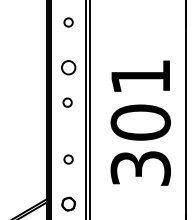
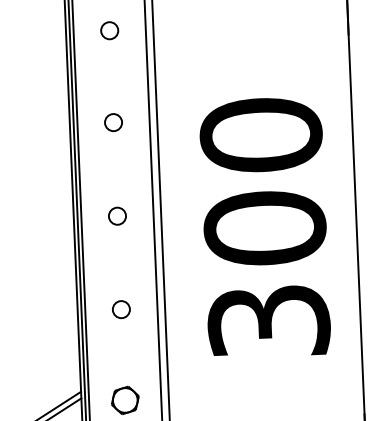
circle: (68, 67) -> (113, 122), size x0.62
text: (140, 76) -> (260, 134), 301 -> 300
circle: (67, 102) -> (117, 215), moved

